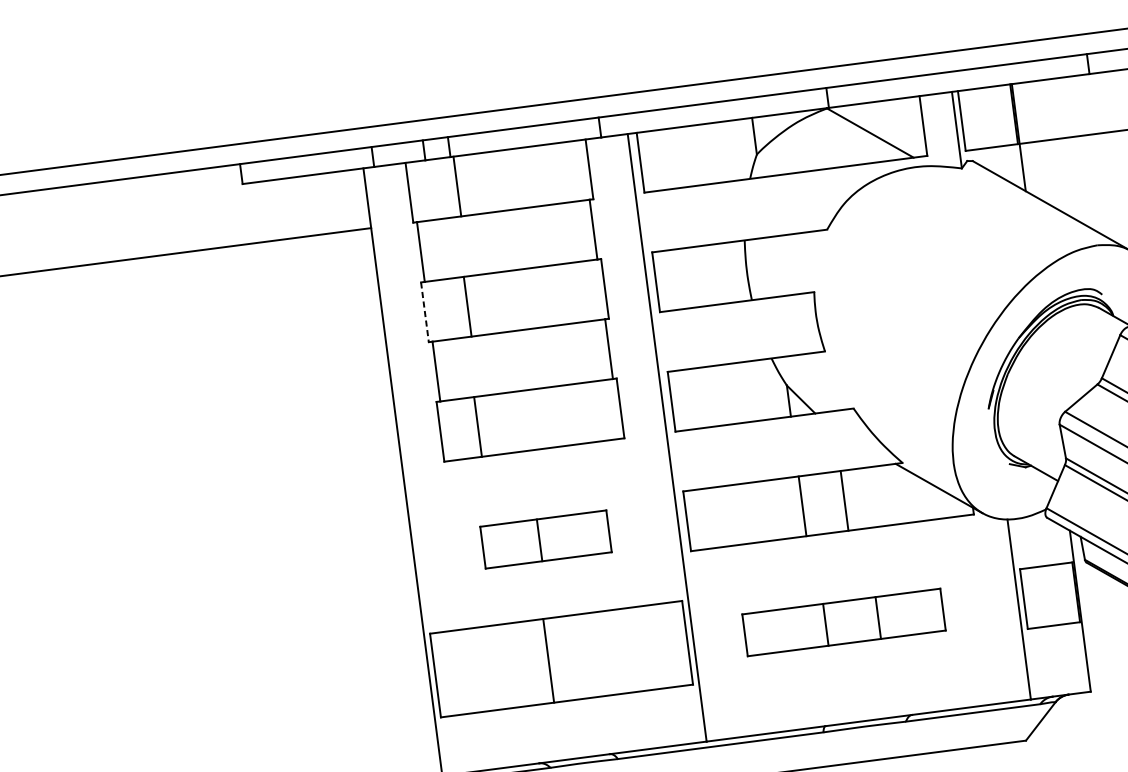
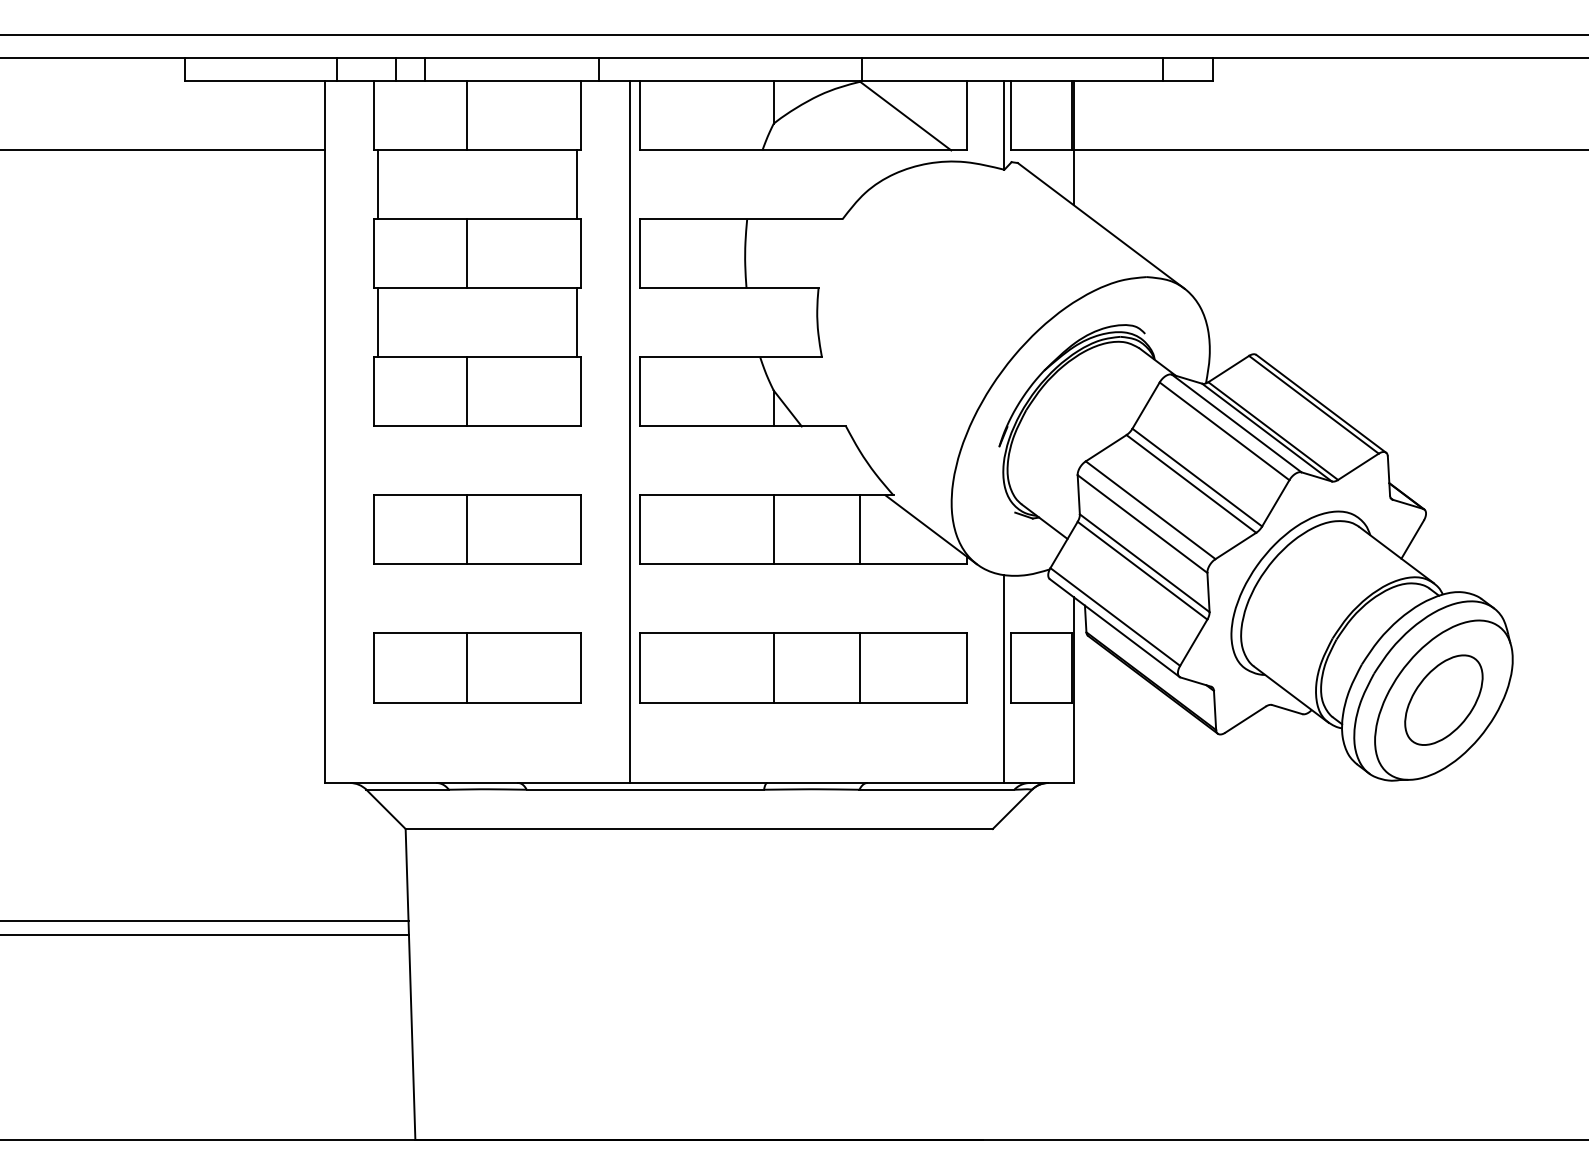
line: (457, 186) -> (466, 115), moved
line: (467, 306) -> (466, 253), moved
line: (424, 311) -> (373, 253), dashed -> solid
line: (477, 426) -> (466, 391), moved
line: (844, 500) -> (860, 529), moved
part: (546, 539) -> (477, 529), size x1.43
part: (843, 622) -> (803, 667), size x1.43
part: (561, 658) -> (477, 667), size x0.71

